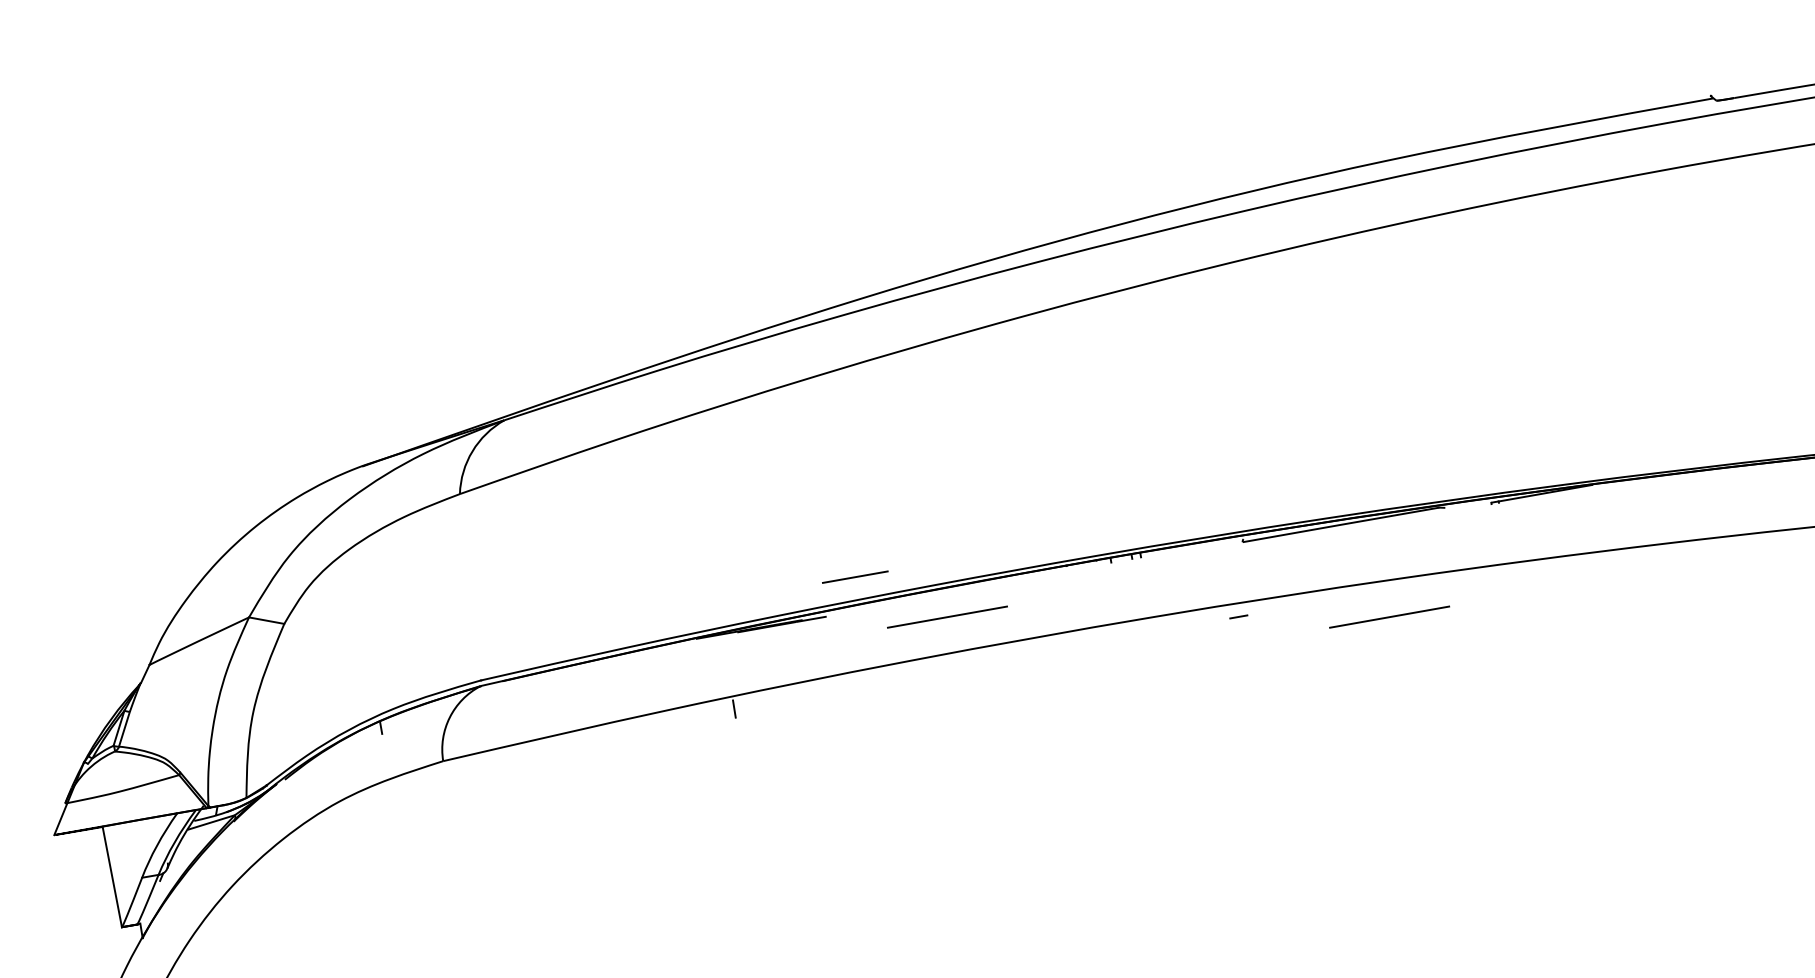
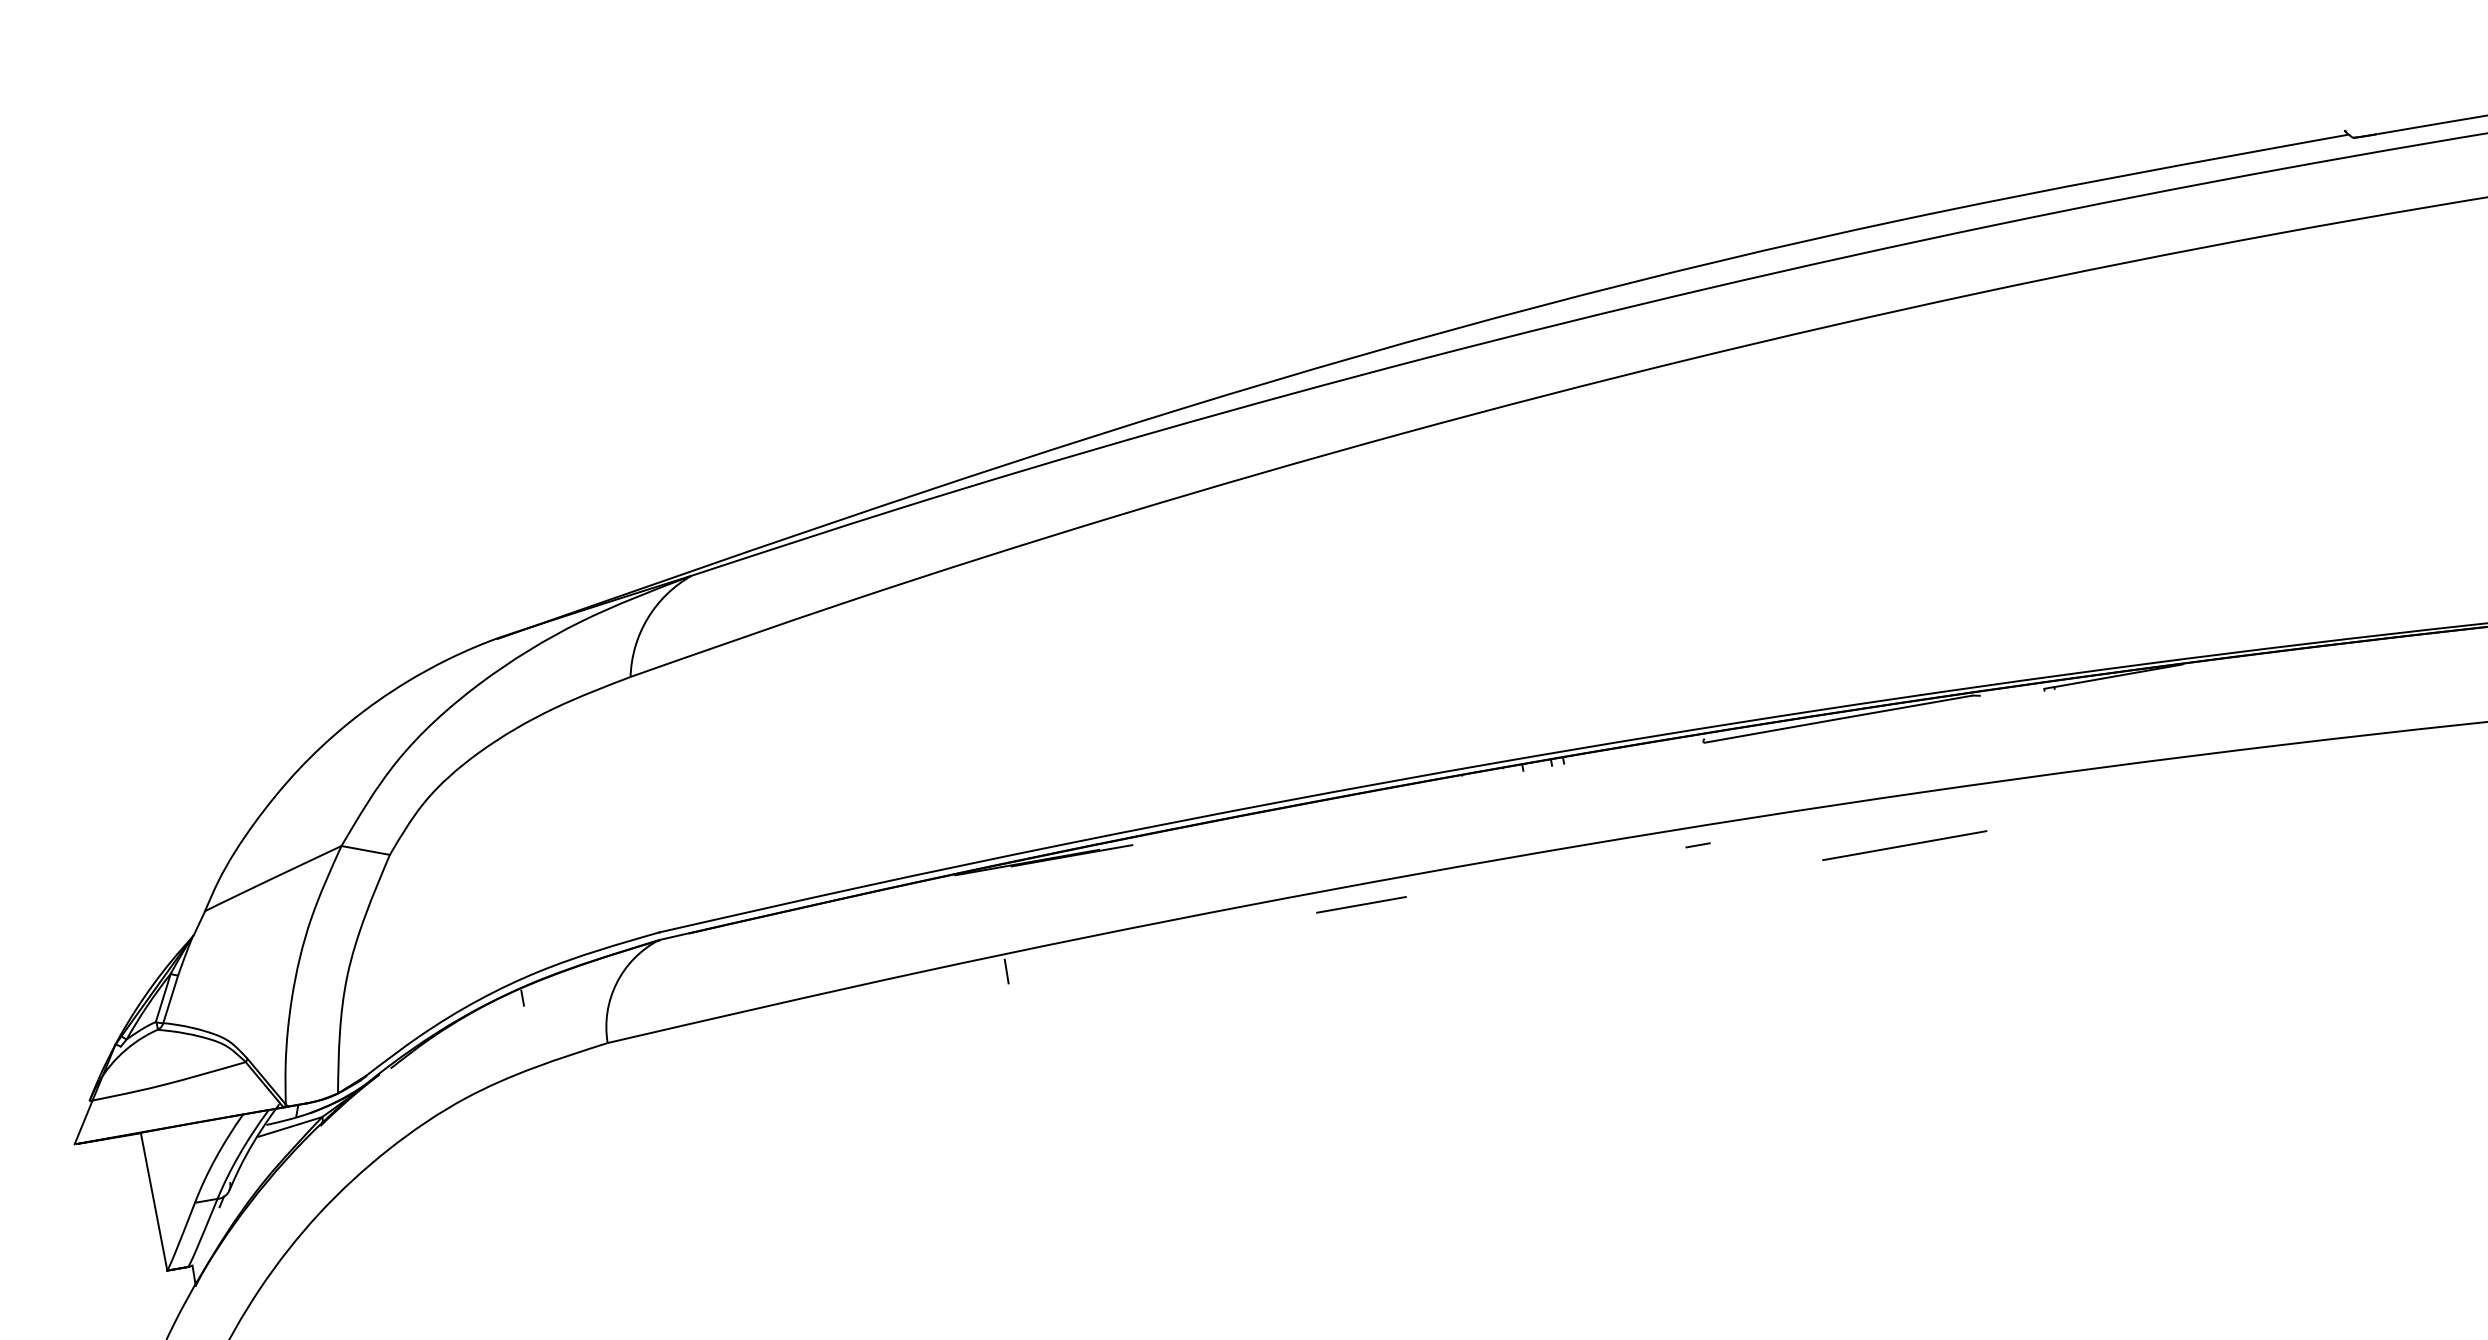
line: (855, 576) -> (1361, 904), moved
line: (947, 617) -> (1298, 845), removed

